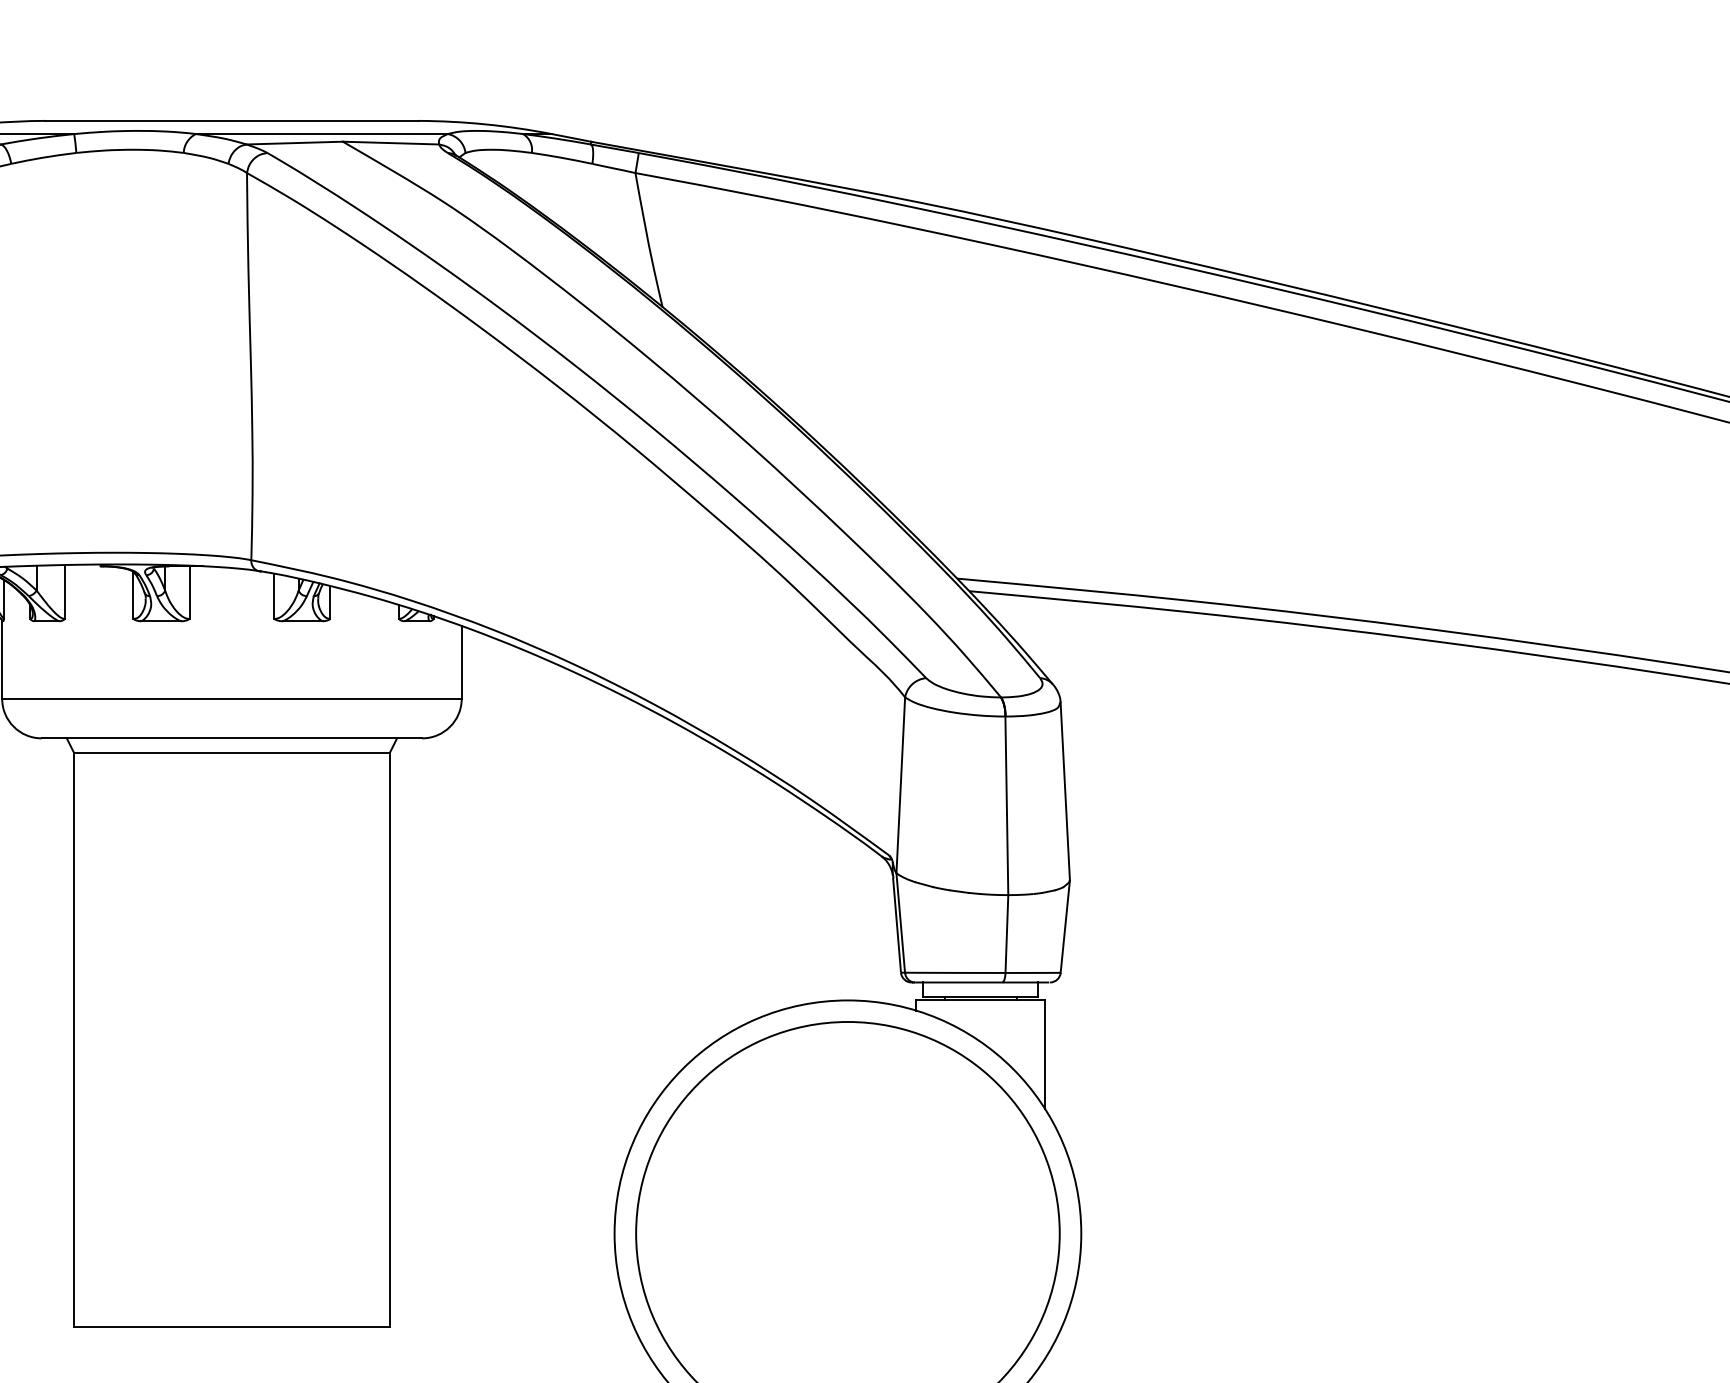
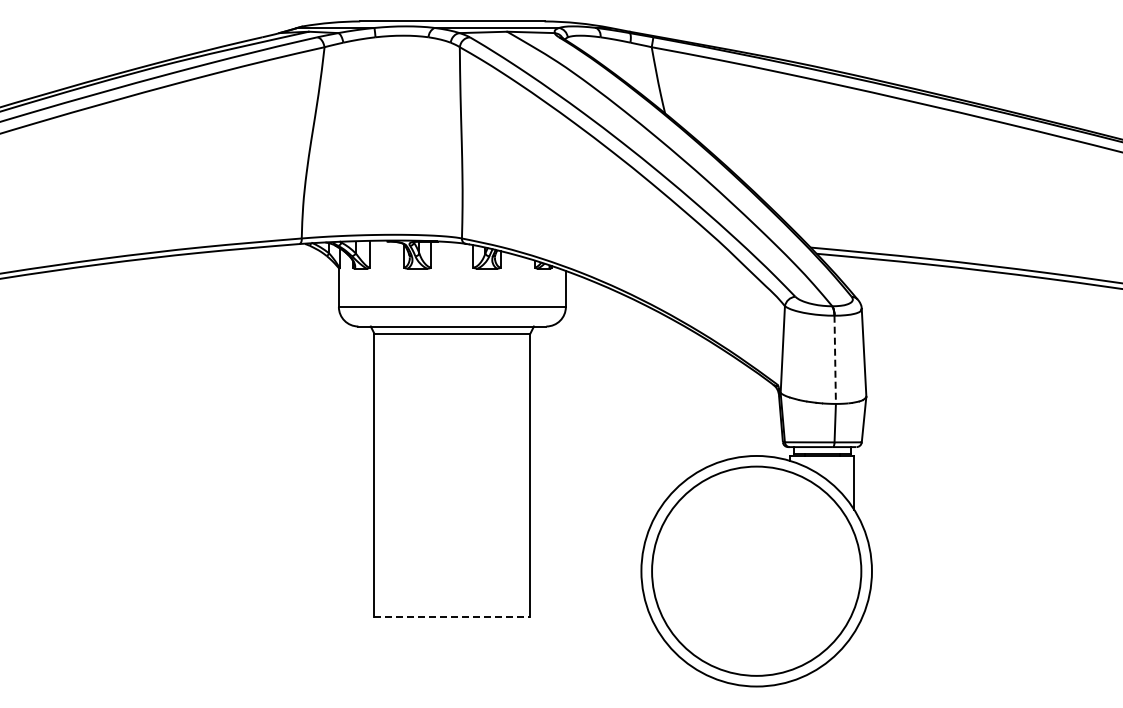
line: (1007, 809) -> (835, 361), solid -> dashed
line: (232, 1327) -> (452, 617), solid -> dashed

